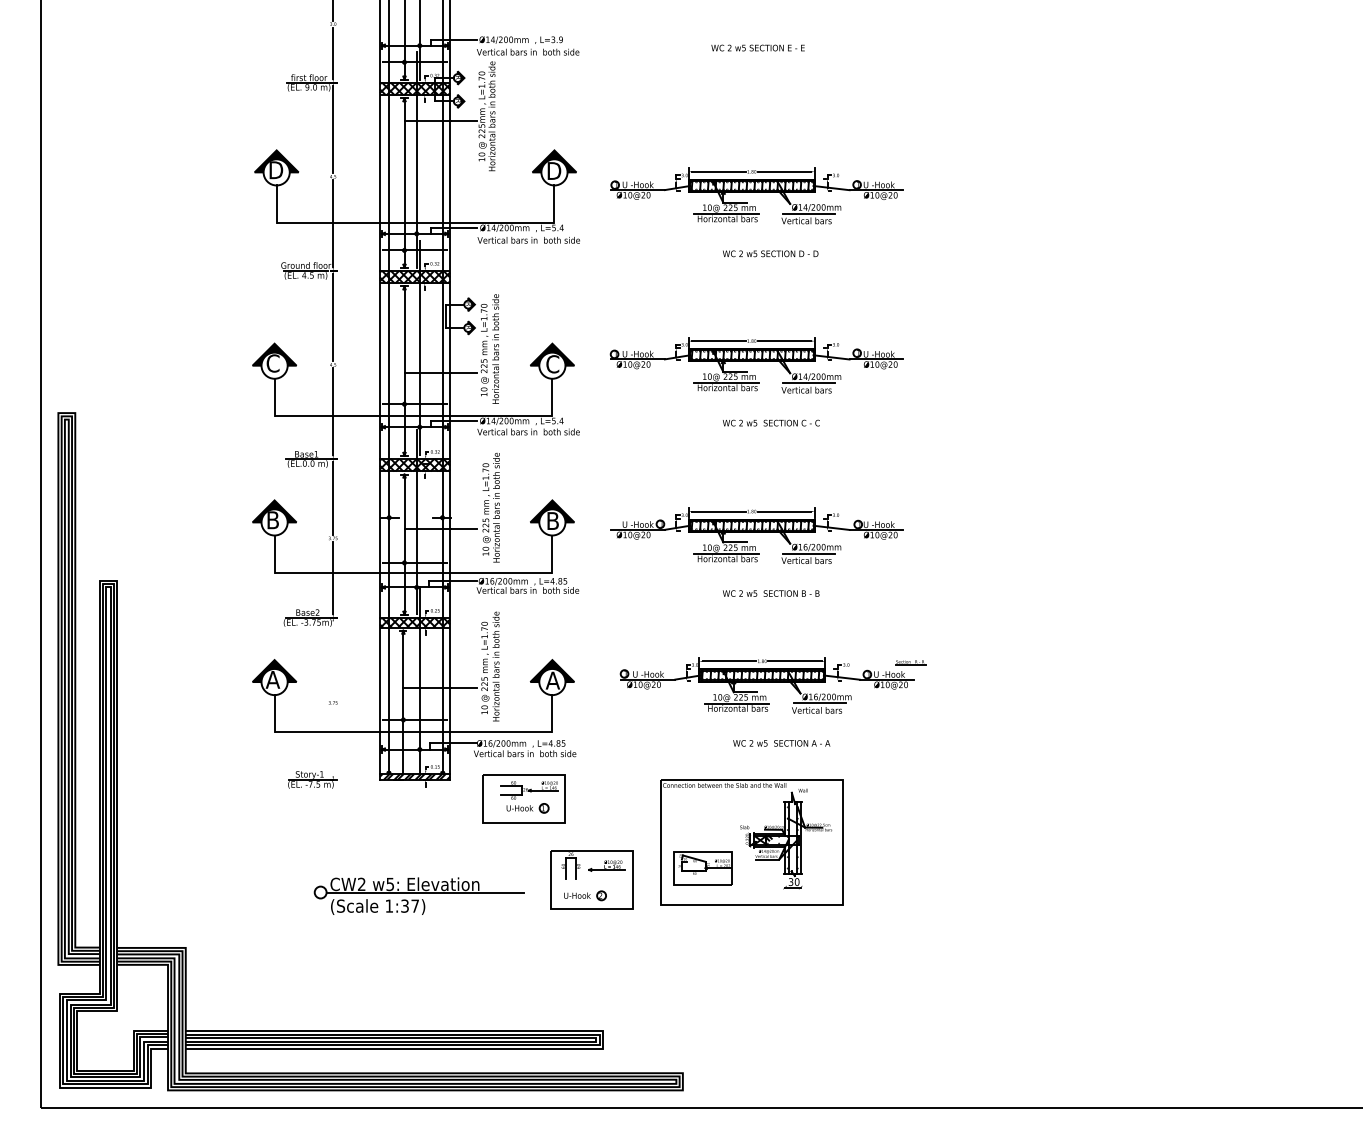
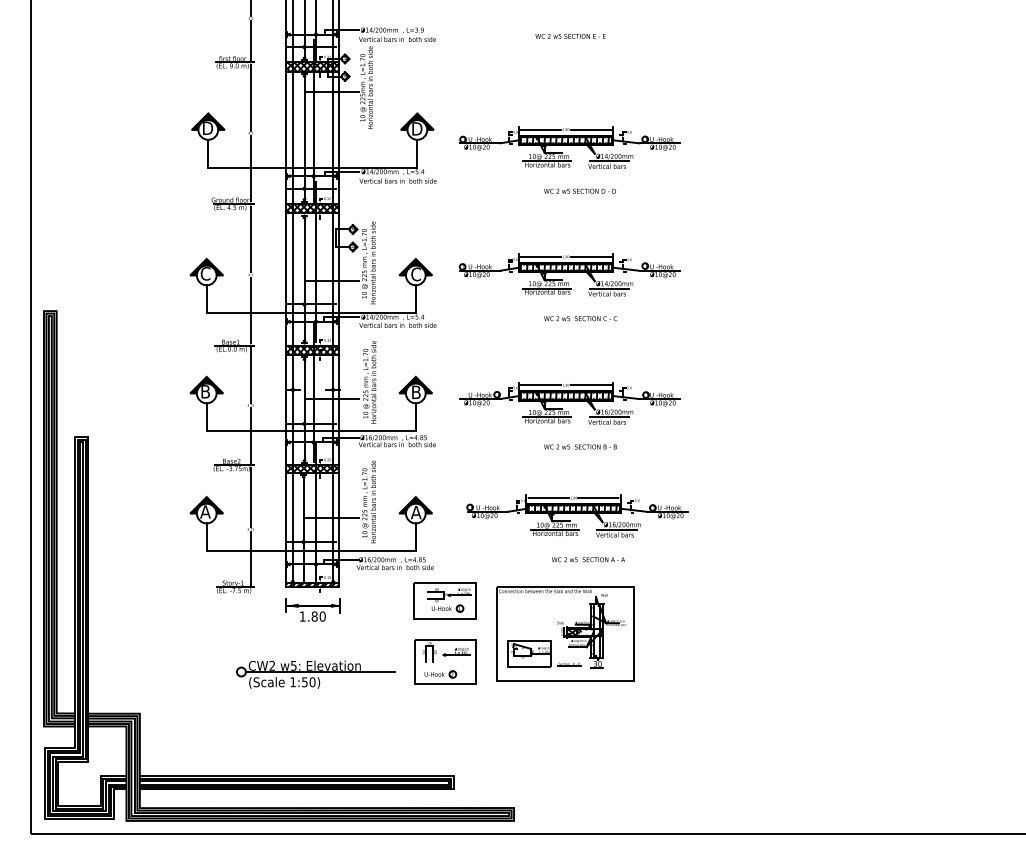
line: (333, 660) -> (251, 497), added
part: (910, 662) -> (569, 664), moved
line: (333, 741) -> (251, 558), added
part: (523, 798) -> (444, 601), moved
part: (415, 809) -> (312, 609), added
text: (410, 905) -> (309, 681), 1:37) -> 1:50)

